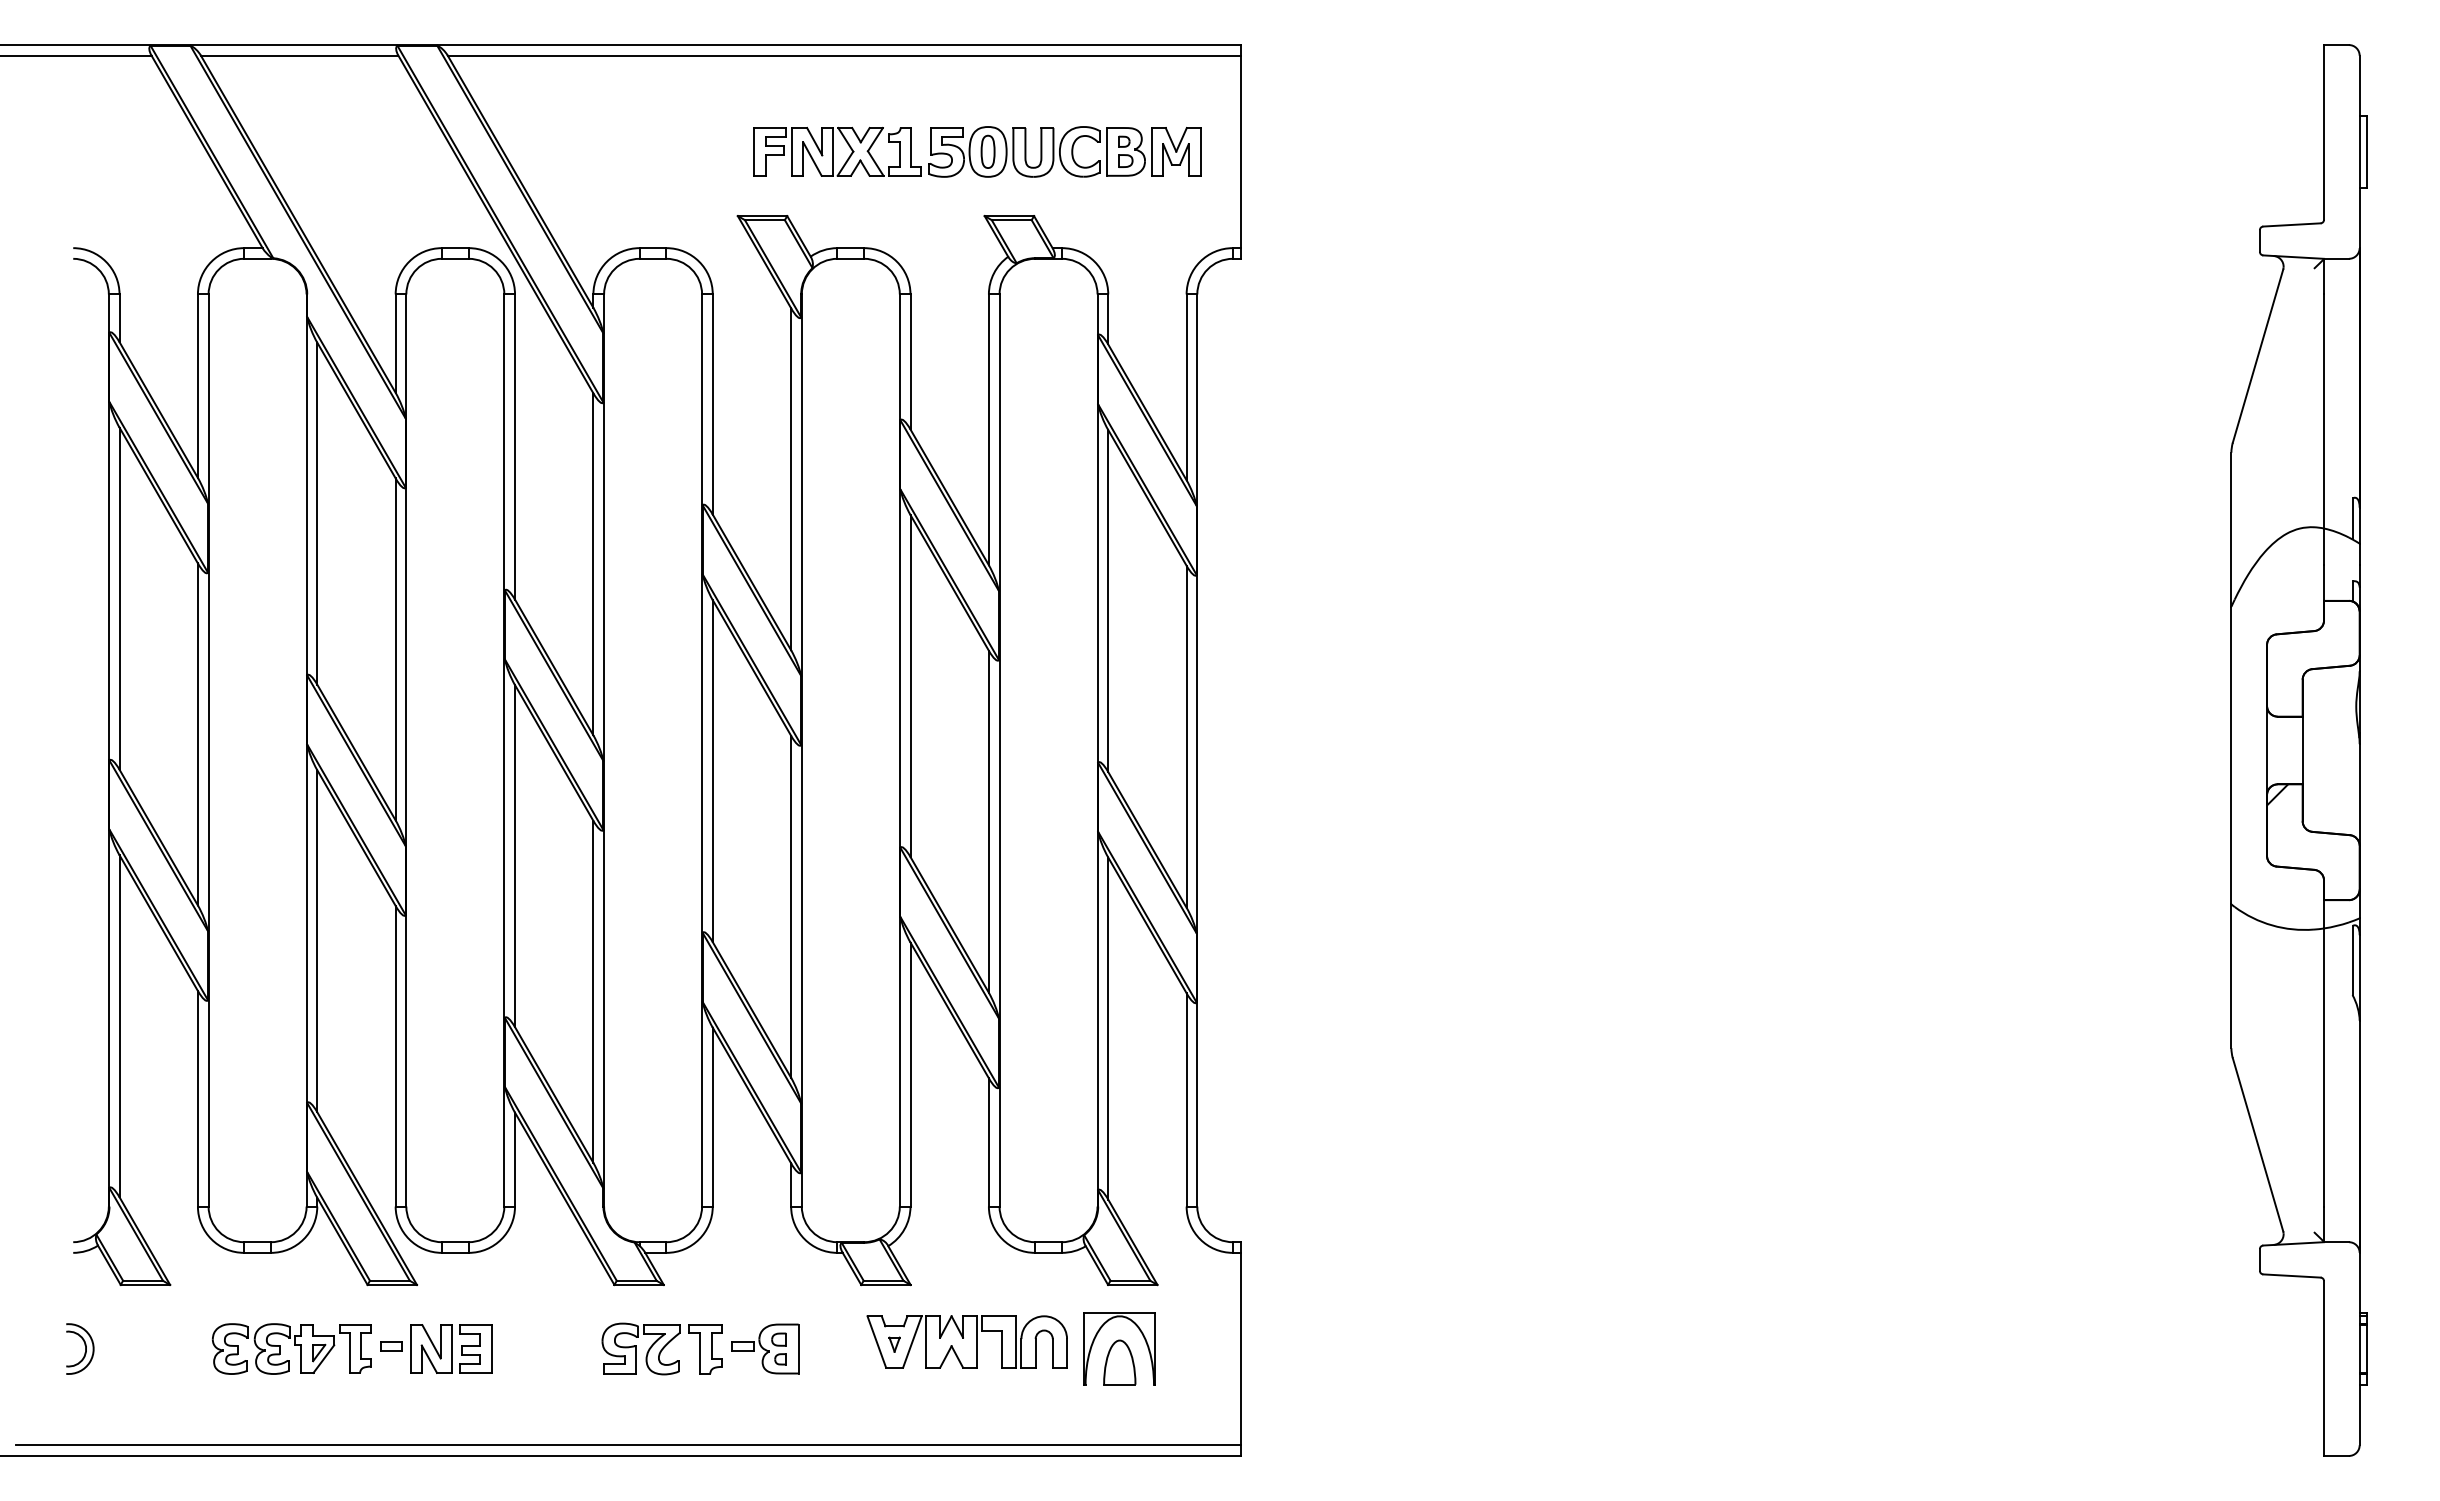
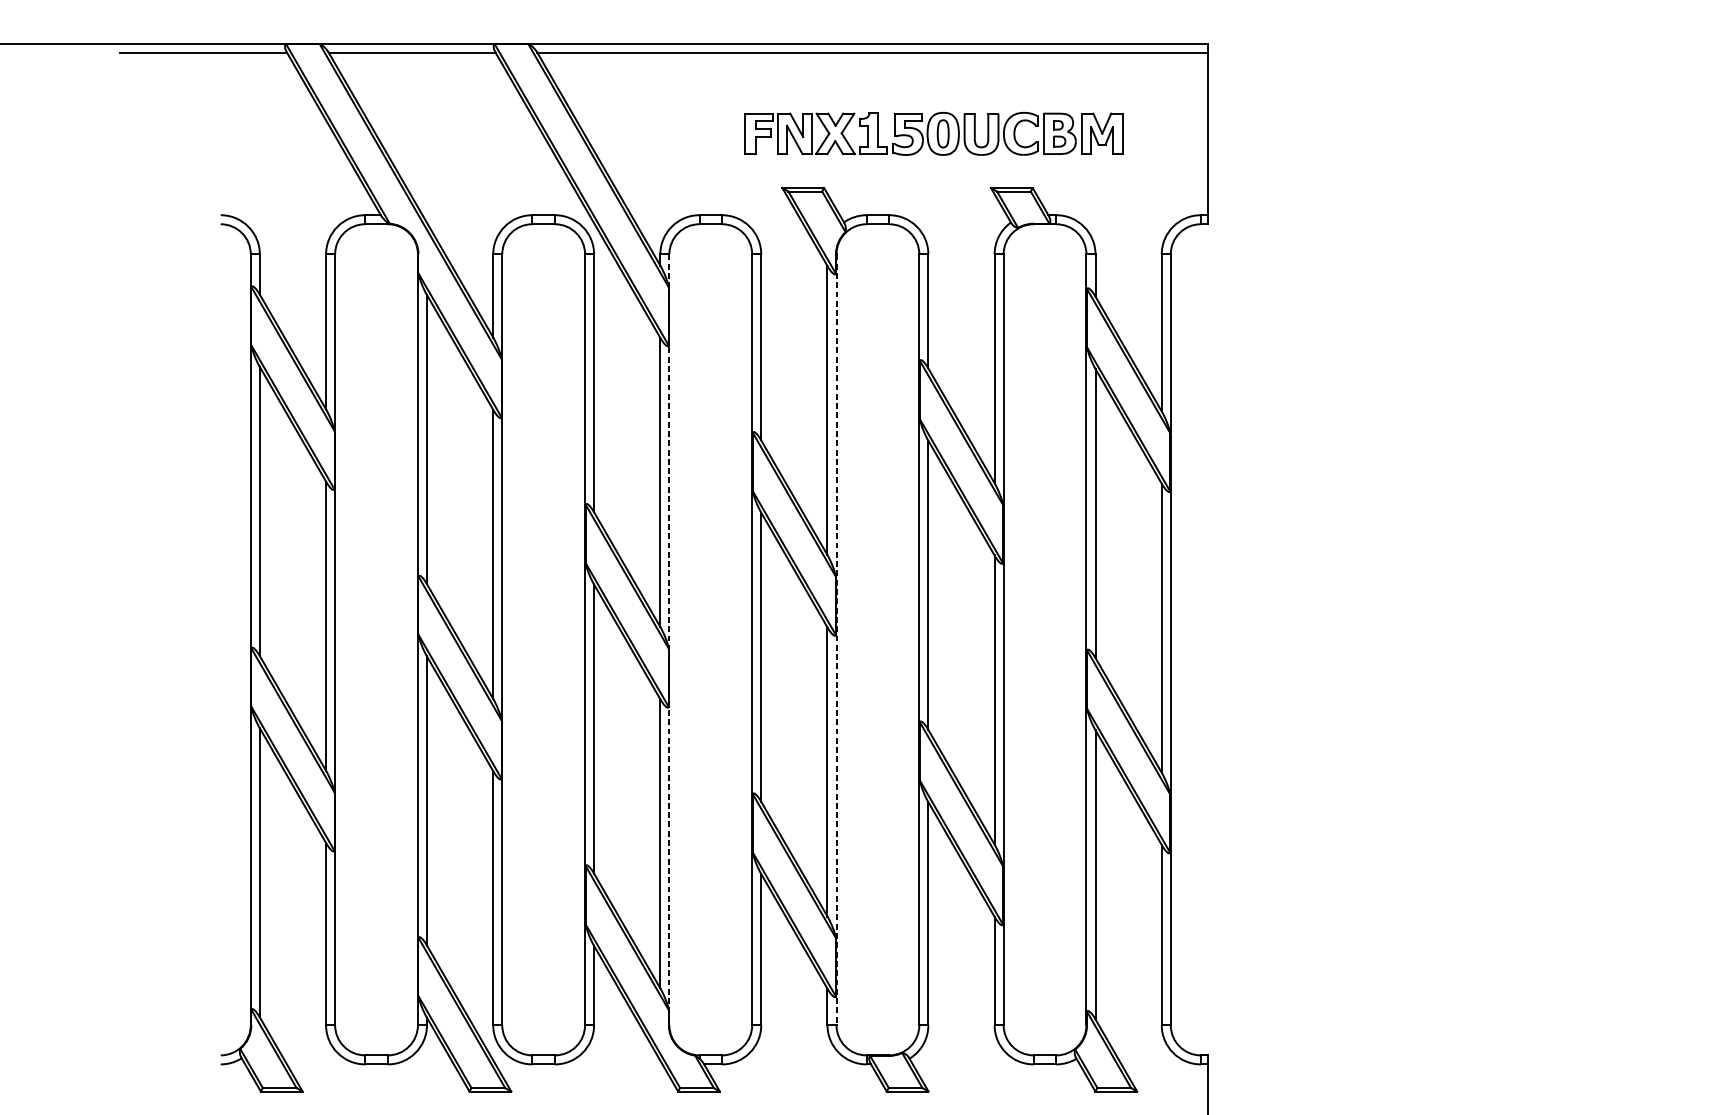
part: (977, 151) -> (934, 133), moved
line: (604, 751) -> (669, 640), solid -> dashed
line: (801, 751) -> (836, 640), solid -> dashed

